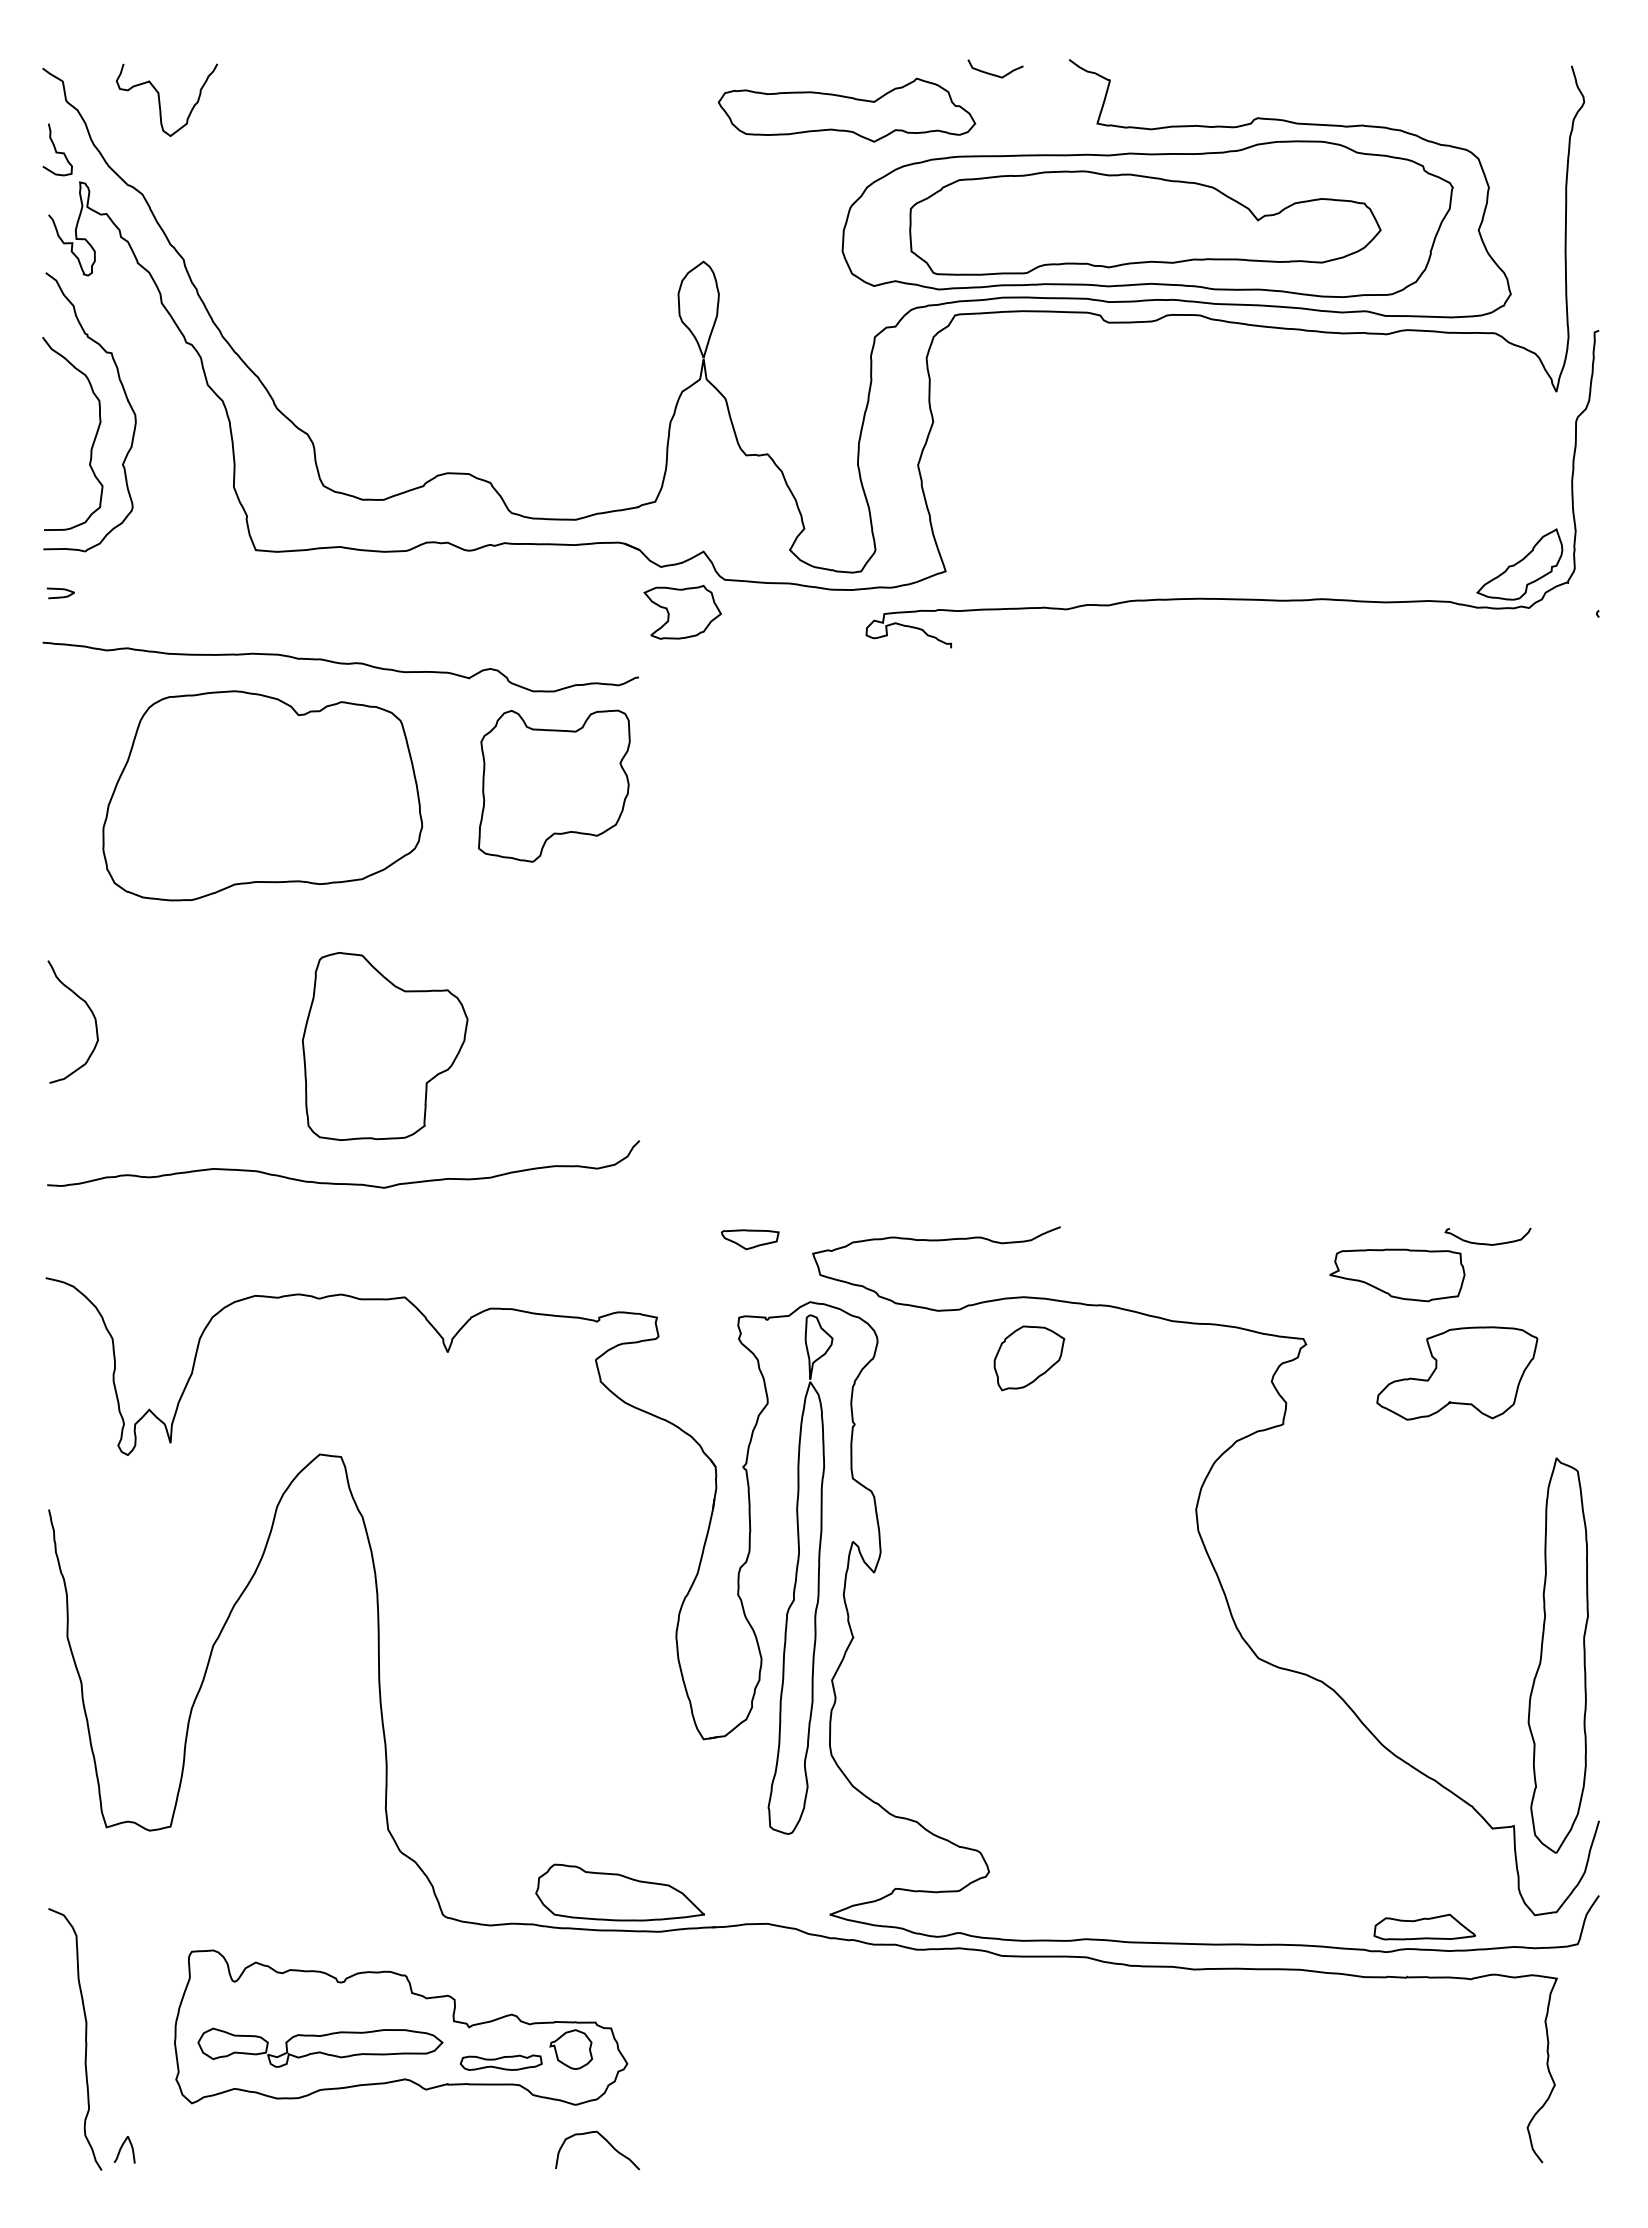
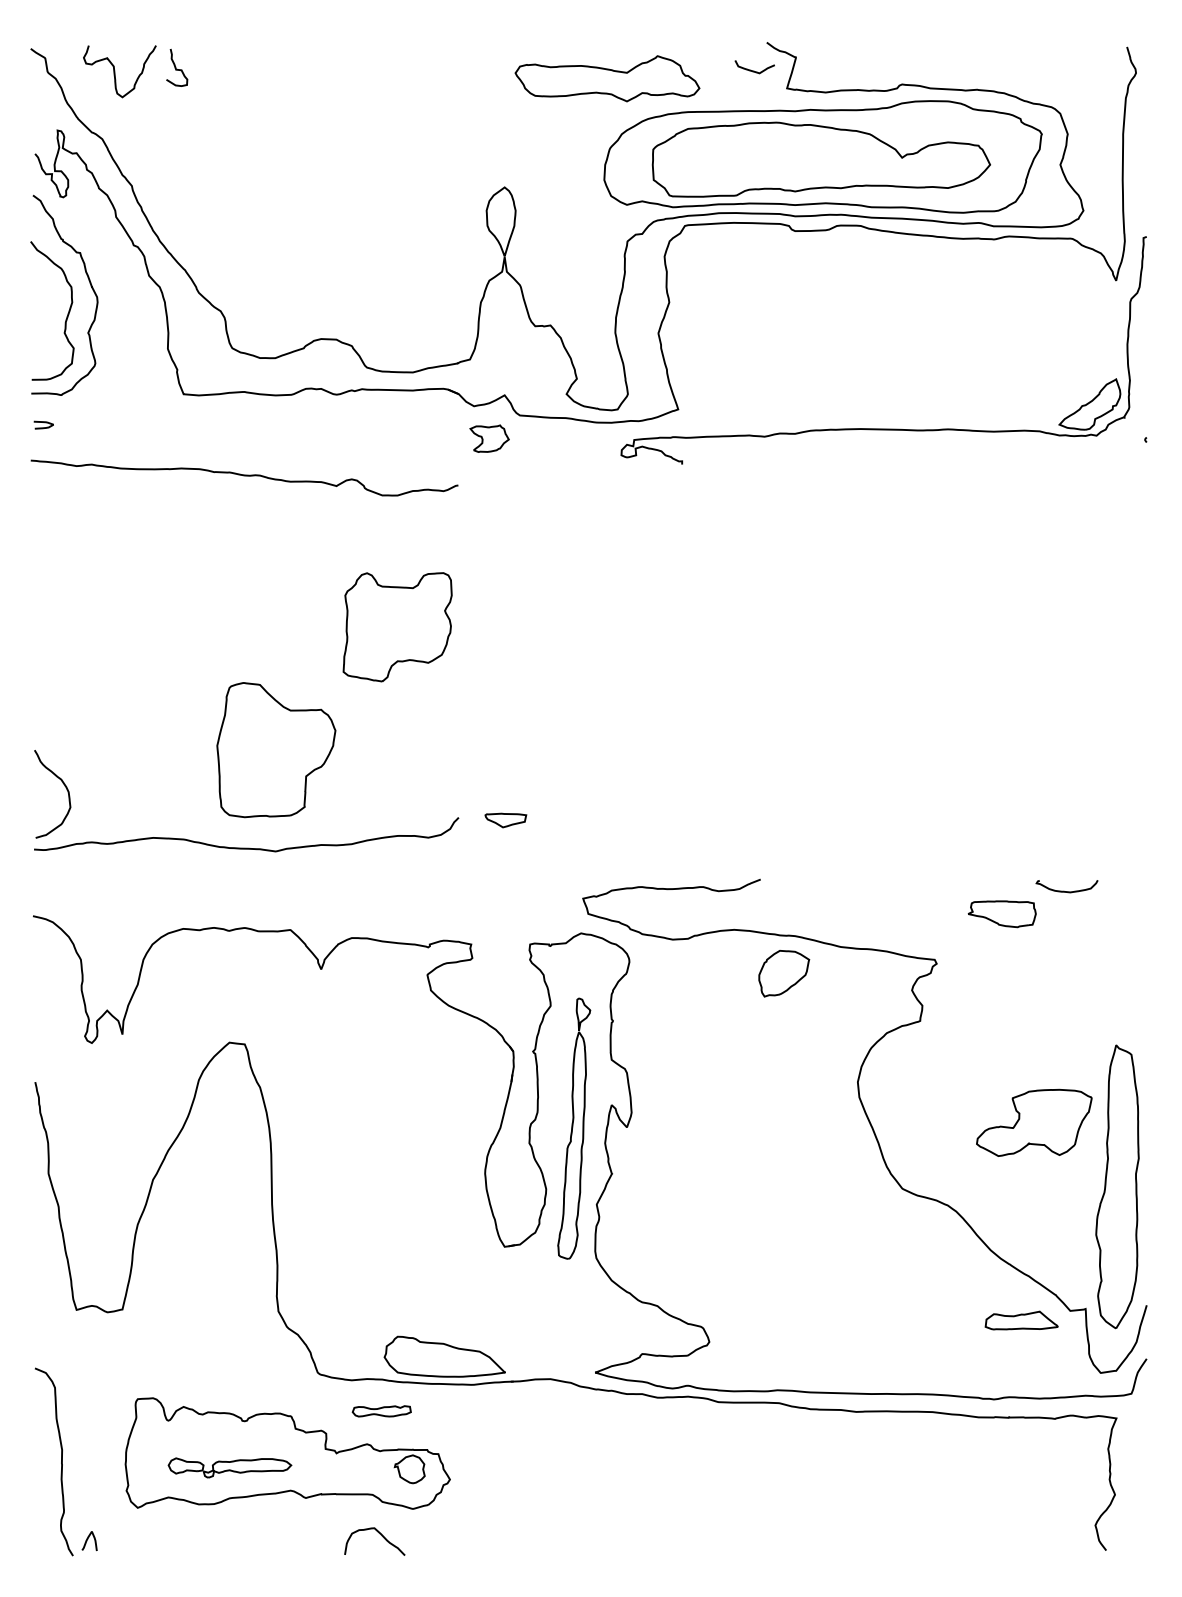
curve: (992, 73) -> (752, 70), moved
curve: (56, 149) -> (176, 67), moved
part: (682, 611) -> (489, 438), size x0.7
part: (554, 785) -> (397, 626), moved
part: (262, 795) -> (188, 570), removed
curve: (90, 1011) -> (65, 786), moved
part: (750, 1239) -> (506, 820), moved
part: (1397, 1275) -> (1002, 914), size x0.7
part: (1029, 1358) -> (784, 973), moved
part: (1457, 1373) -> (1034, 1122), moved
part: (800, 1574) -> (574, 1128), size x0.7
part: (1424, 1926) -> (1021, 1320), moved
part: (320, 2047) -> (229, 1467), size x0.7
part: (500, 2062) -> (381, 1411), moved
curve: (606, 2141) -> (381, 1535), moved

